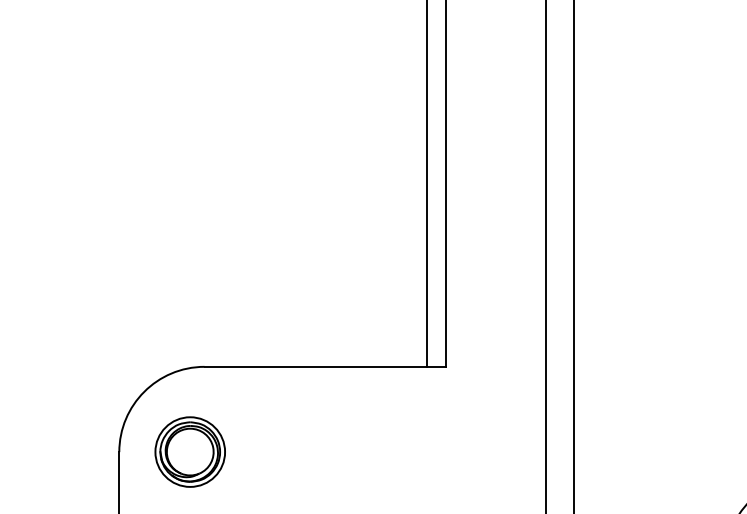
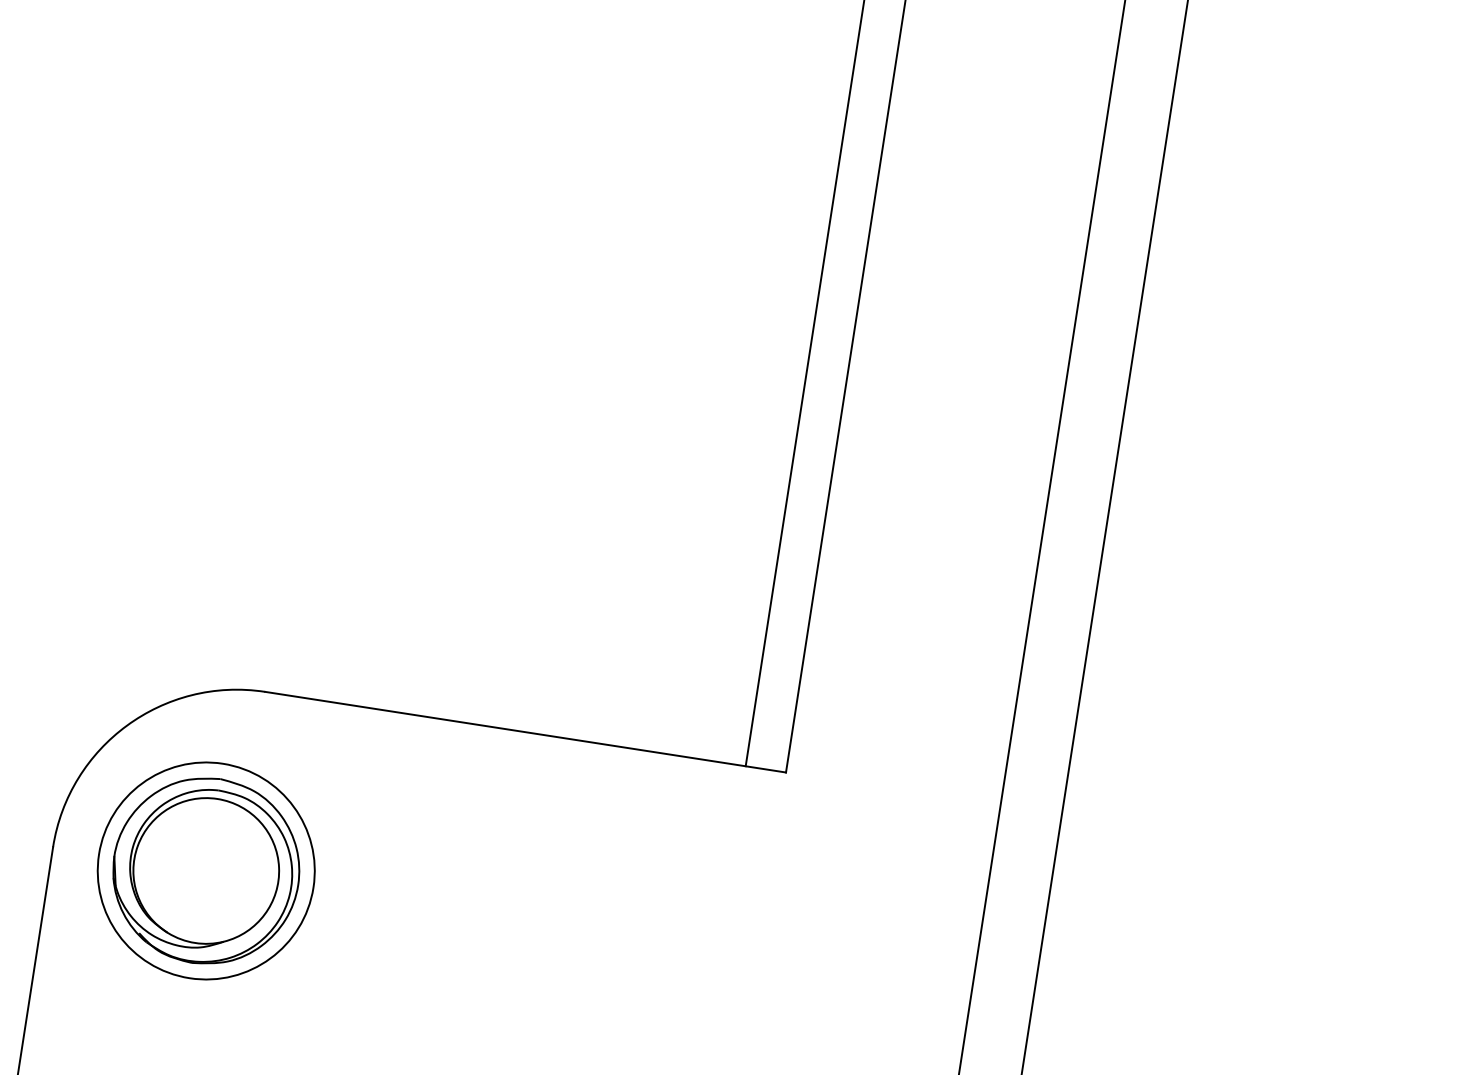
part: (189, 451) -> (204, 869), size x1.43

